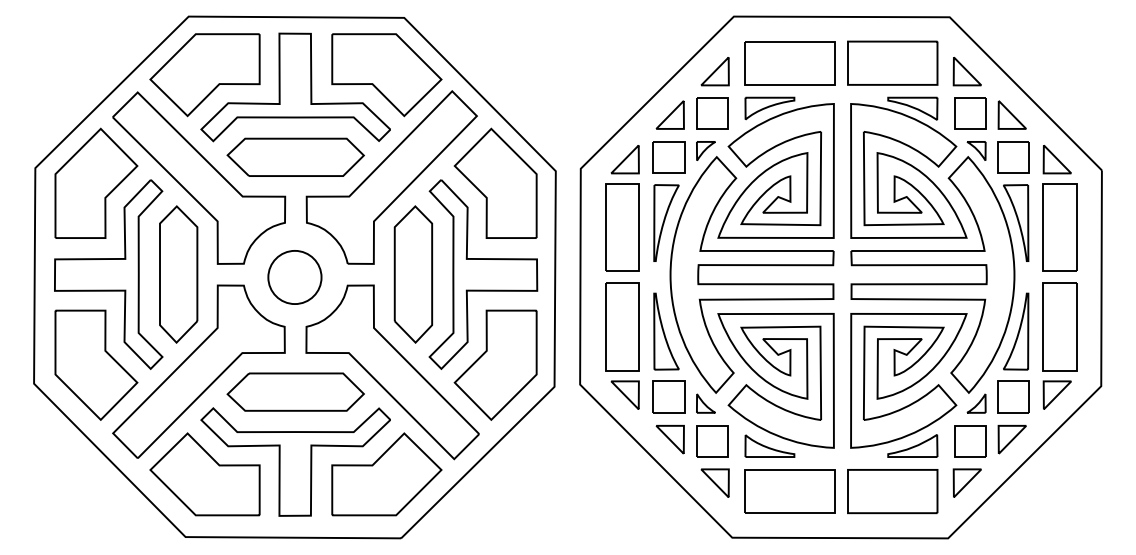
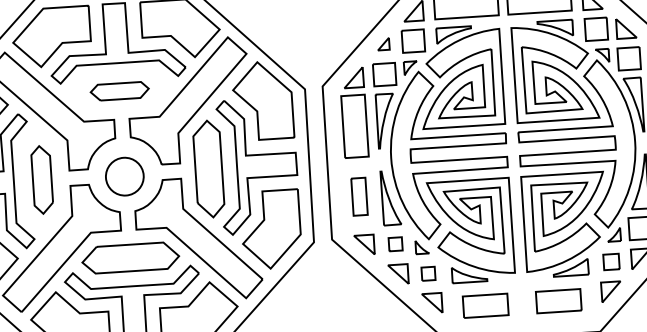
part: (669, 114) -> (383, 43), size x0.6
part: (295, 156) -> (119, 90), size x0.6
part: (178, 274) -> (42, 179), size x0.7
part: (622, 326) -> (359, 196), size x0.6
part: (668, 396) -> (395, 243), size x0.6
part: (712, 441) -> (428, 273), size x0.6
part: (970, 441) -> (611, 262), size x0.7
part: (789, 491) -> (485, 305), size x0.7
part: (892, 491) -> (558, 301), size x0.7

